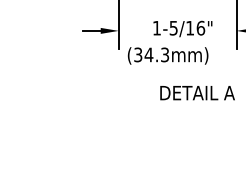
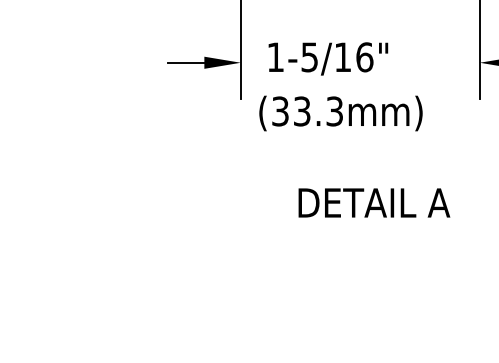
text: (182, 28) -> (327, 57), moved
text: (148, 54) -> (301, 110), (34.3mm) -> (33.3mm)
text: (197, 93) -> (374, 203), moved

